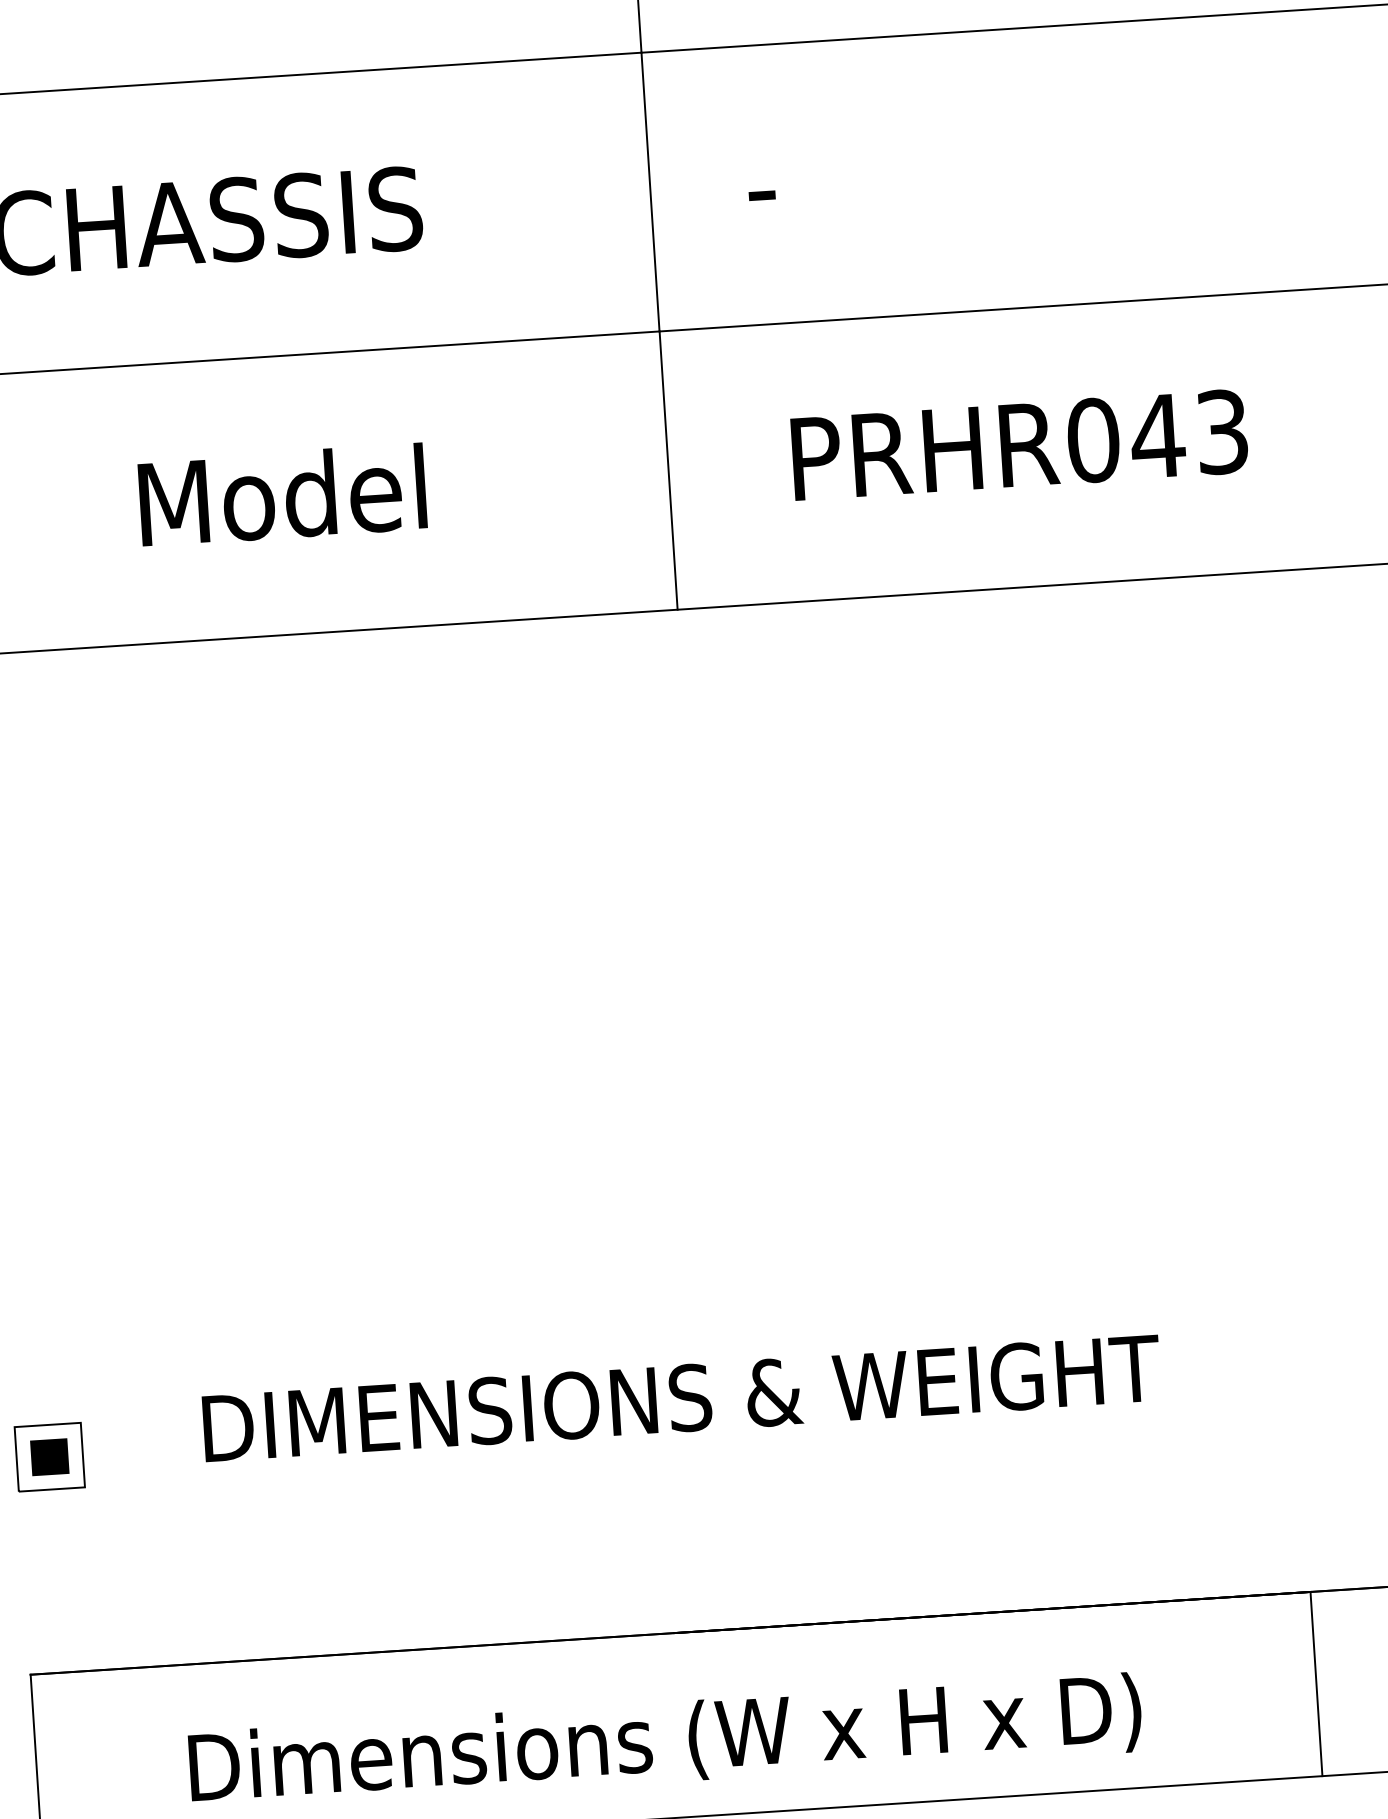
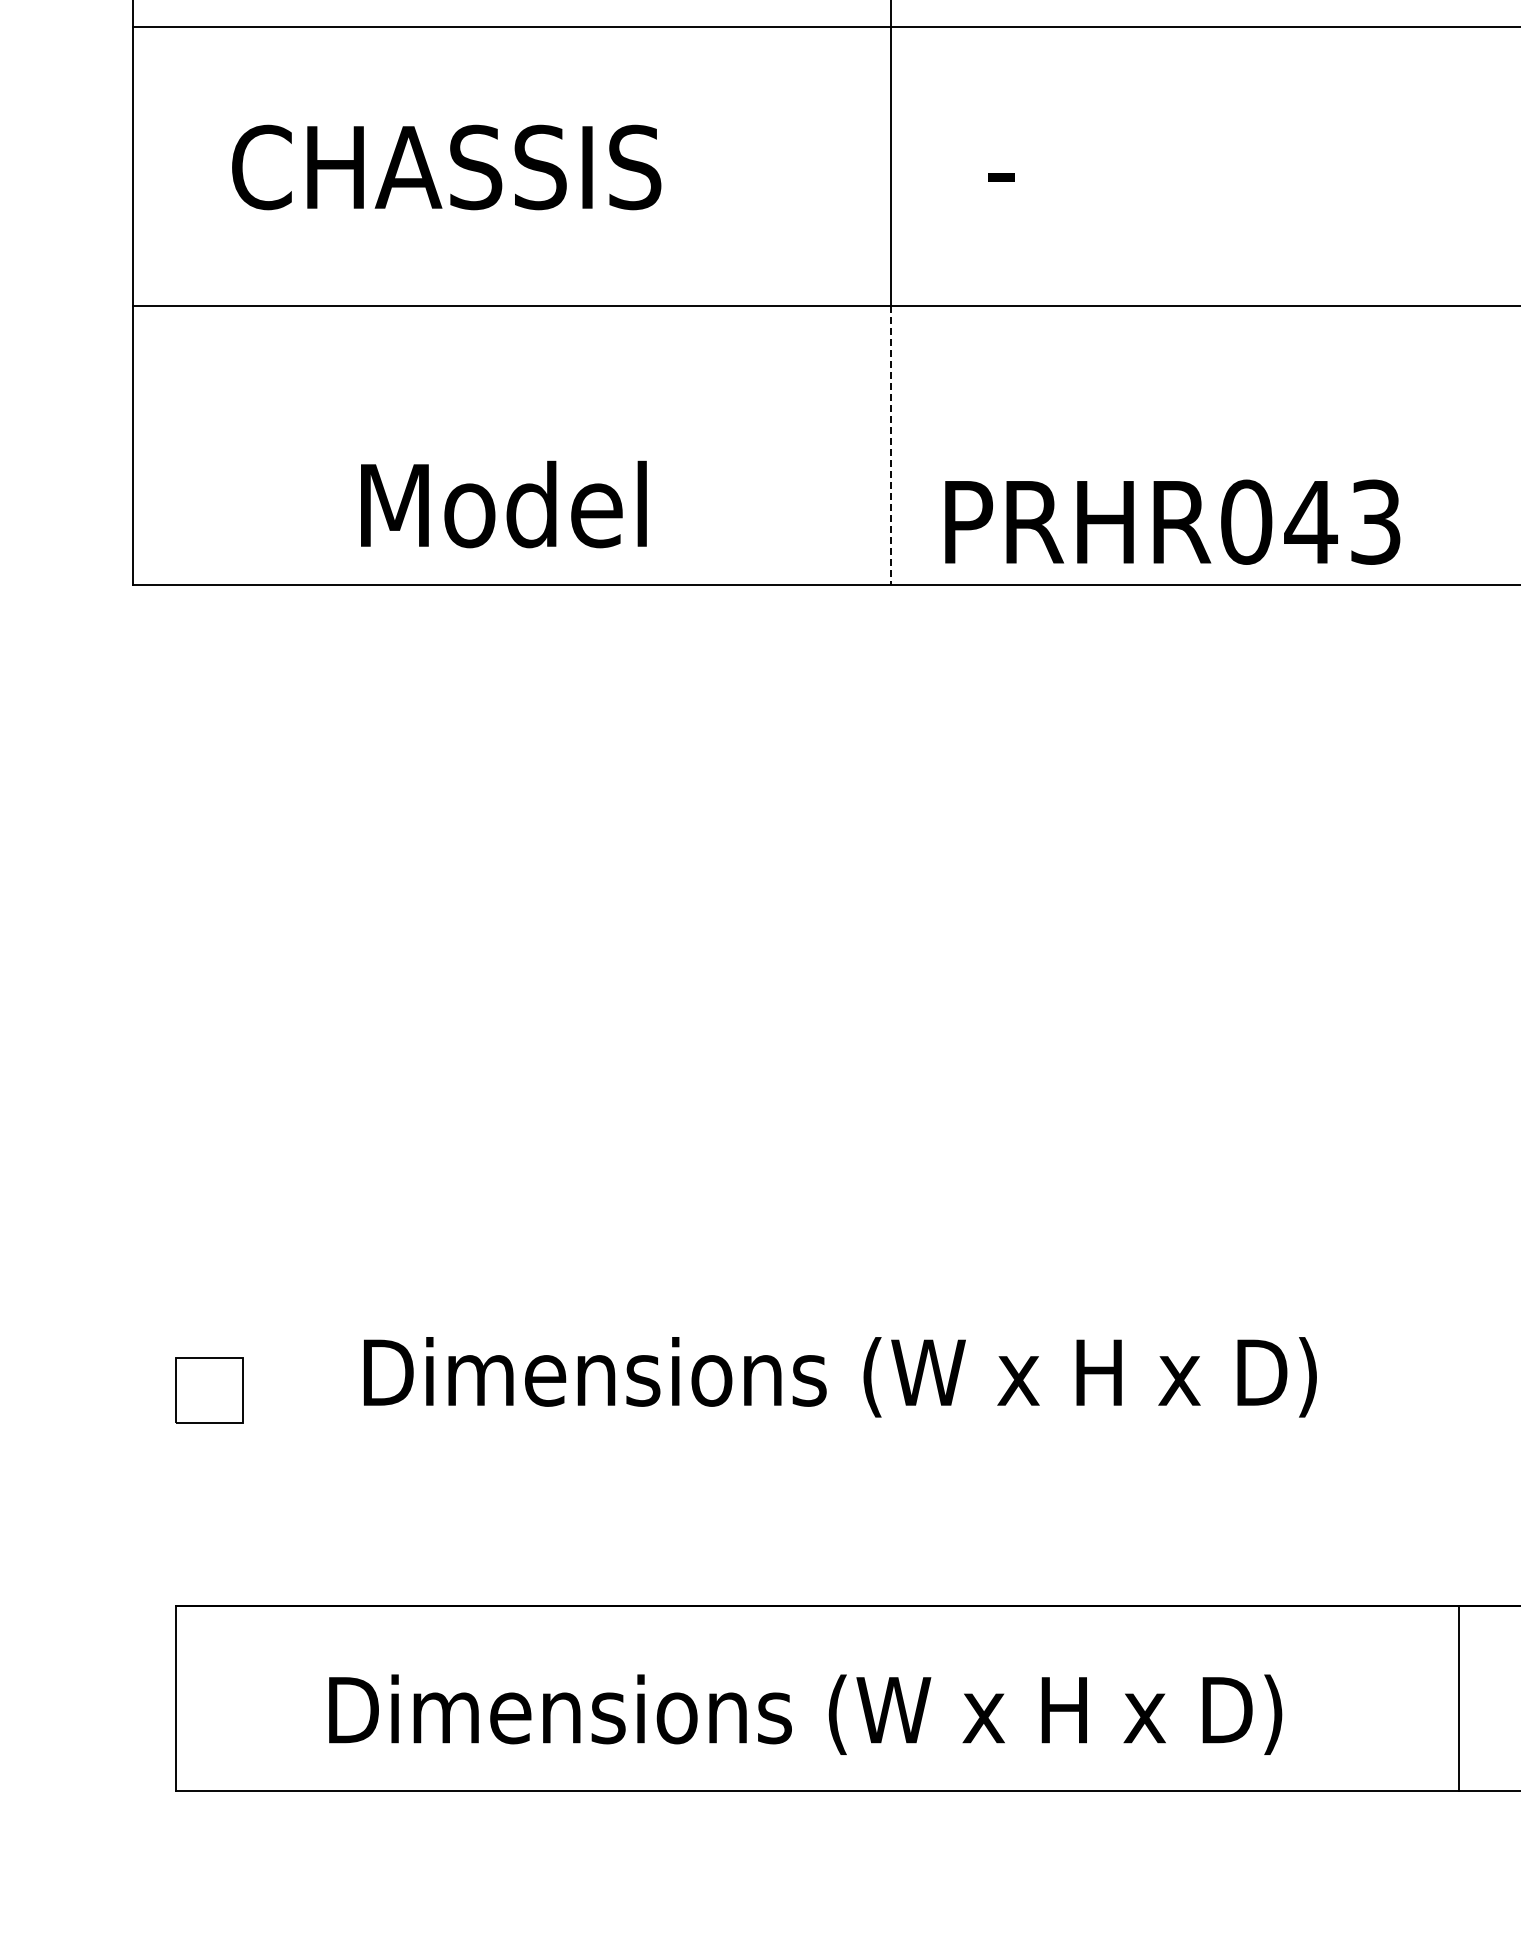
text: (1019, 444) -> (1172, 521), moved
line: (668, 471) -> (890, 446), solid -> dashed
text: (282, 495) -> (503, 504), moved
text: (681, 1403) -> (843, 1377), DIMENSIONS & WEIGHT -> Dimensions (W x H x D)
fill: (49, 1457) -> (209, 1390), removed

